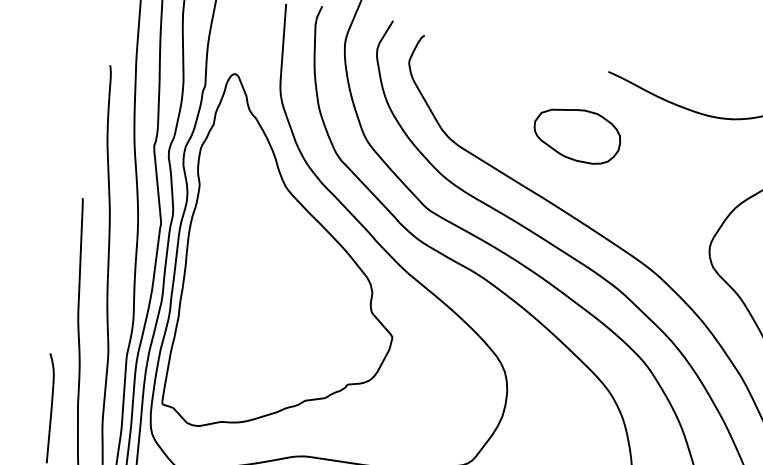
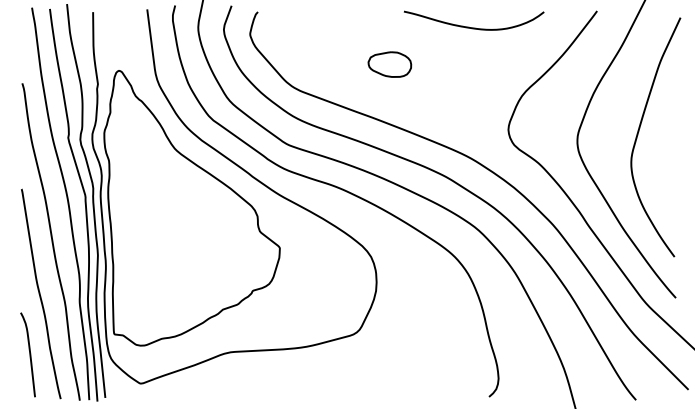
part: (576, 134) -> (389, 64), size x0.62

